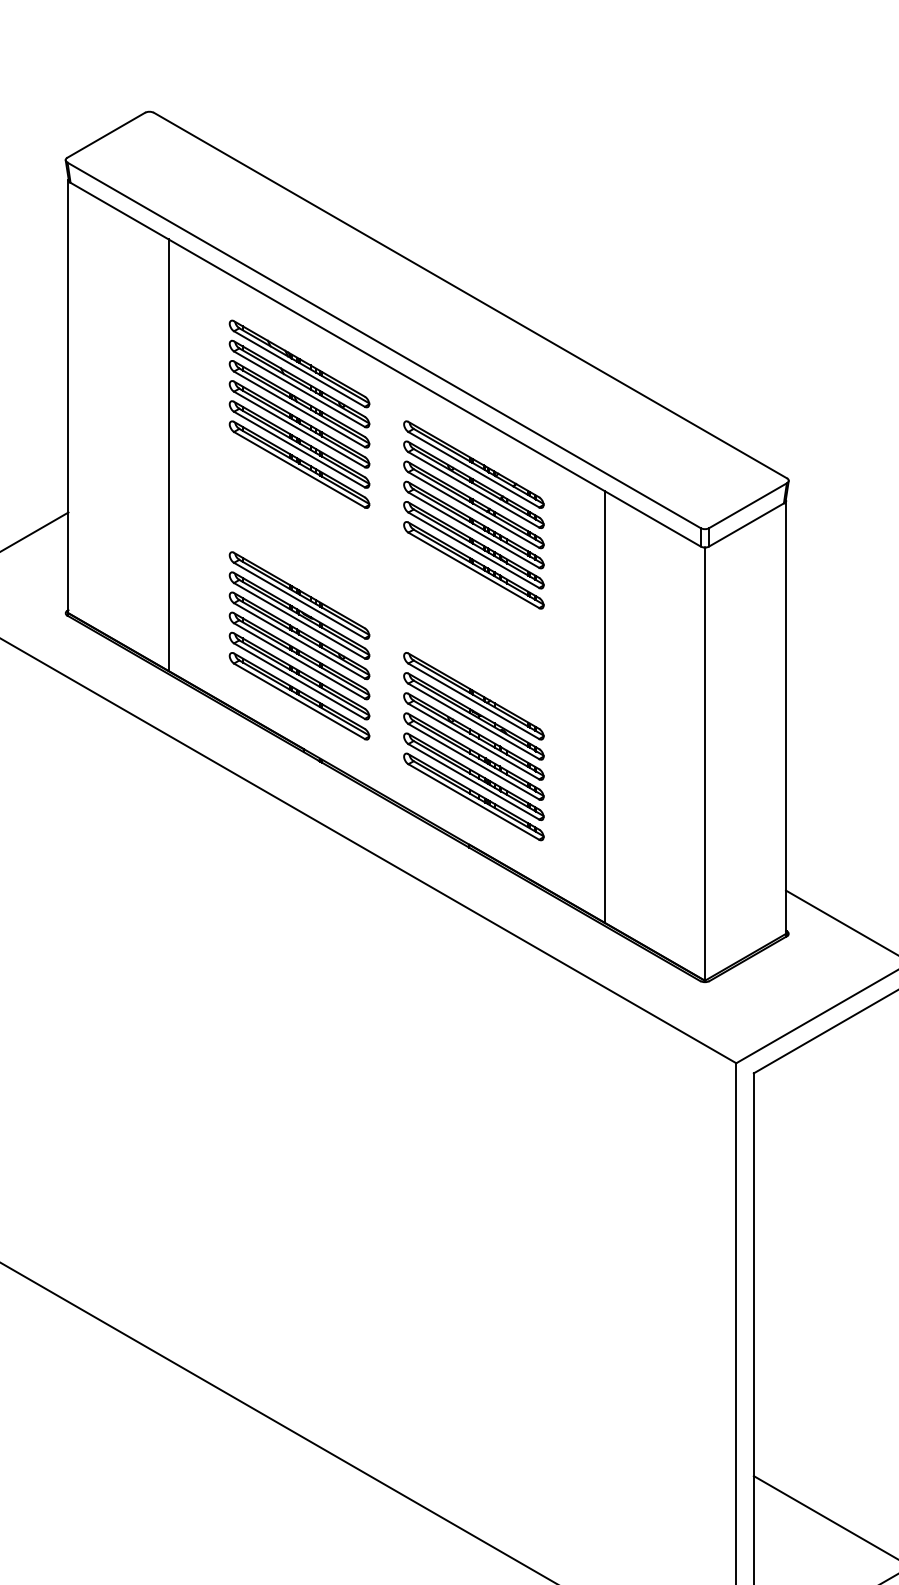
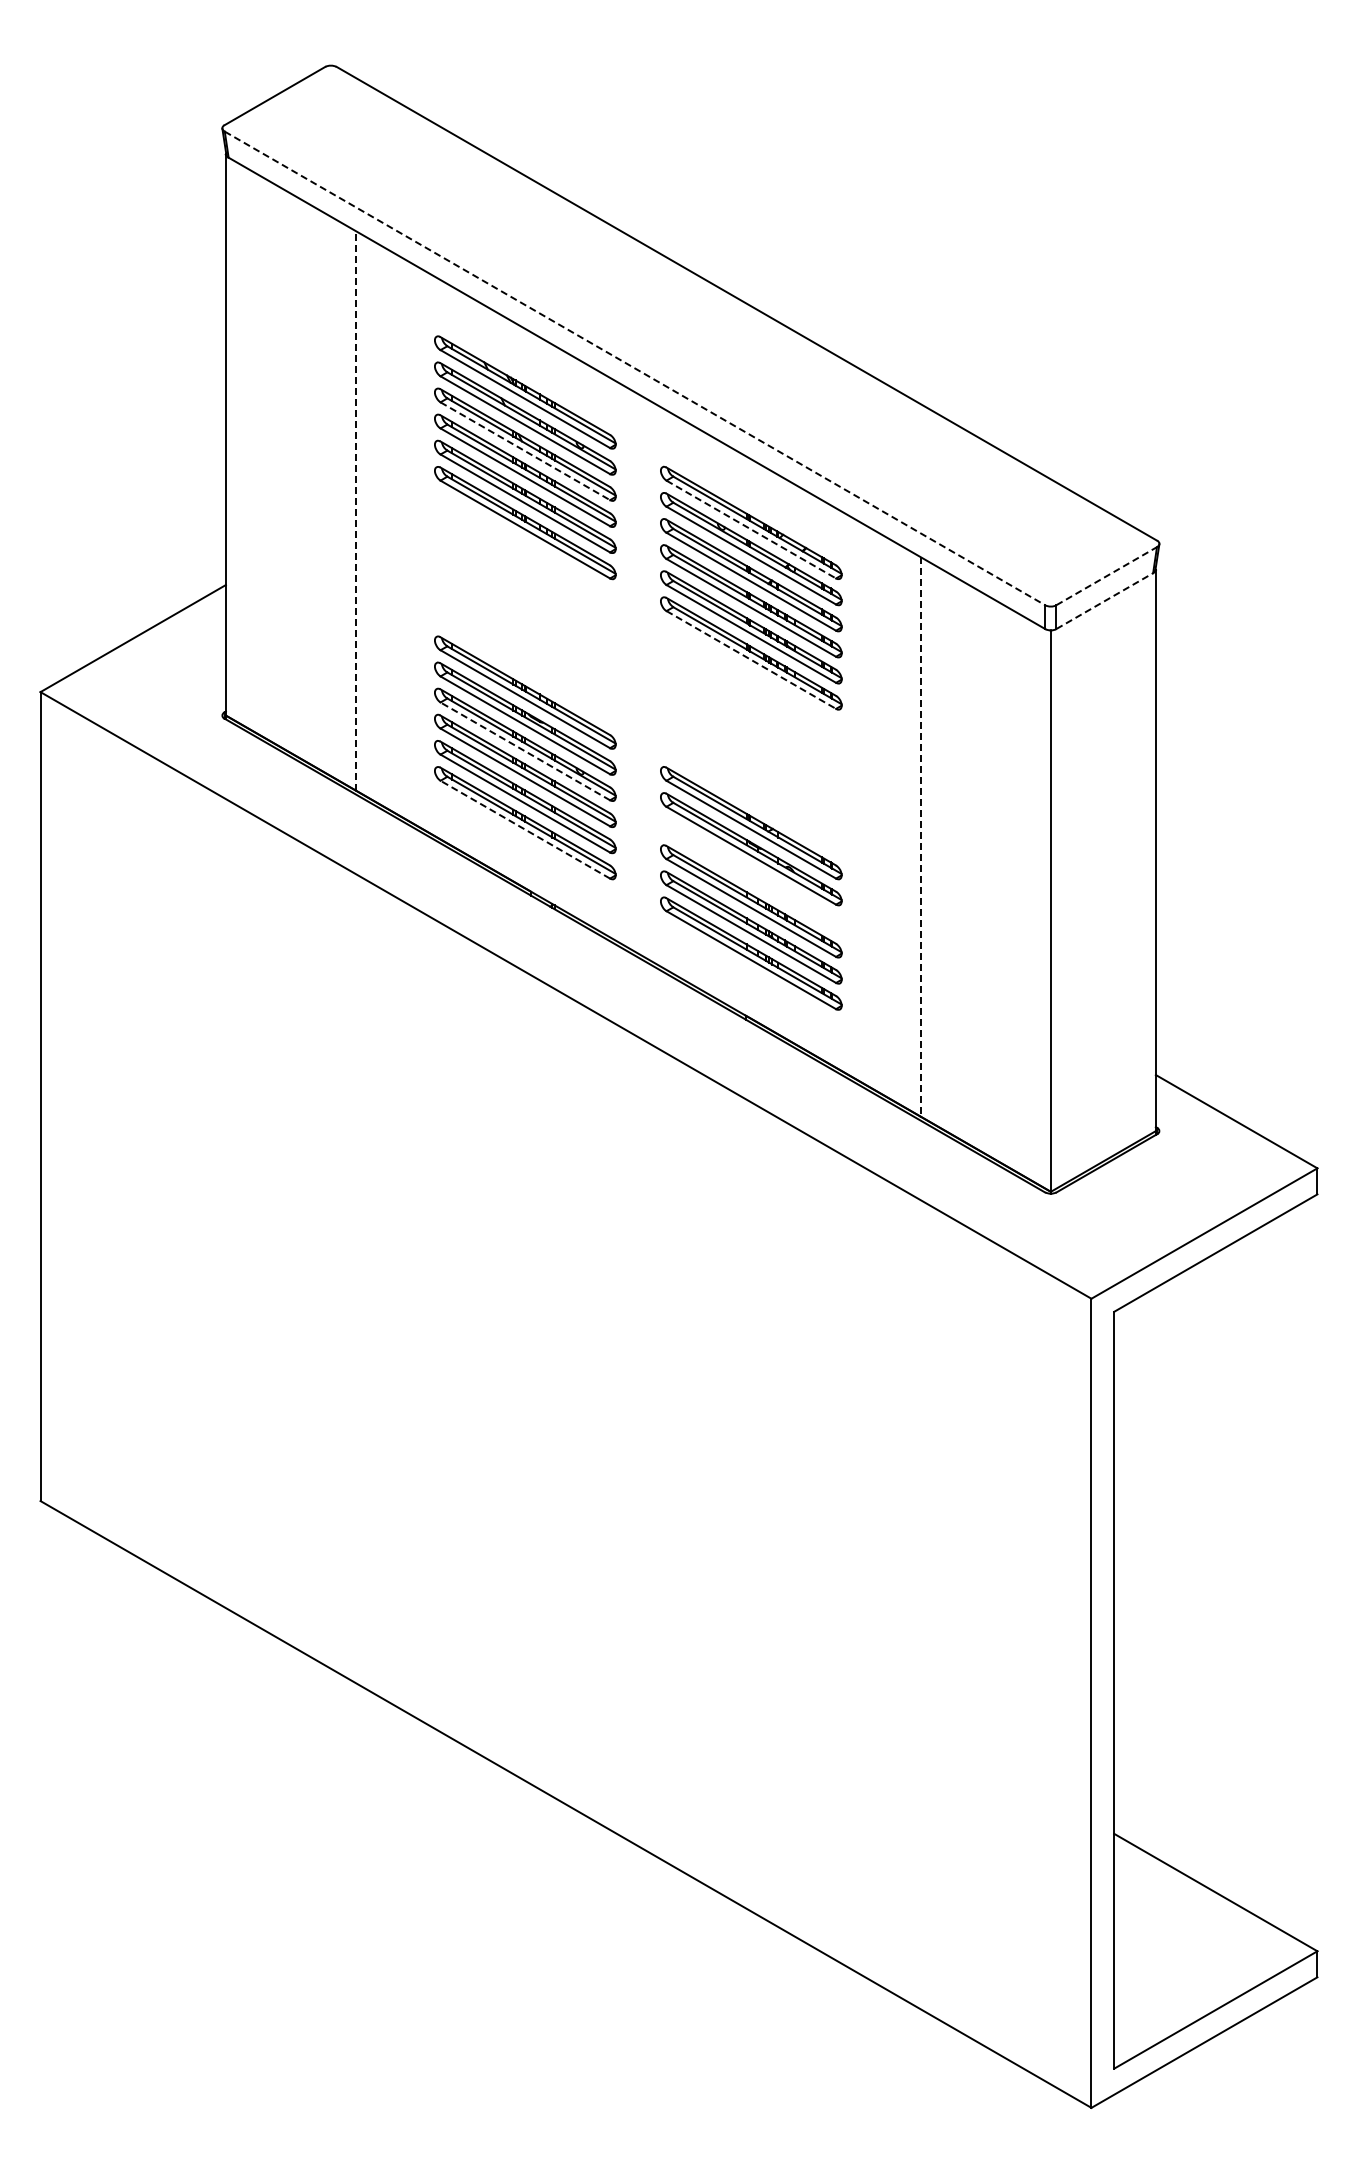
line: (383, 345) -> (634, 368), solid -> dashed
line: (299, 409) -> (525, 451), solid -> dashed
line: (168, 455) -> (355, 510), solid -> dashed
line: (474, 469) -> (751, 529), solid -> dashed
line: (748, 505) -> (1107, 575), solid -> dashed
line: (746, 525) -> (1104, 601), solid -> dashed
line: (474, 569) -> (751, 659), solid -> dashed
line: (299, 640) -> (525, 751), solid -> dashed
line: (299, 701) -> (525, 829), solid -> dashed
line: (604, 706) -> (920, 836), solid -> dashed
part: (474, 736) -> (751, 875), removed

